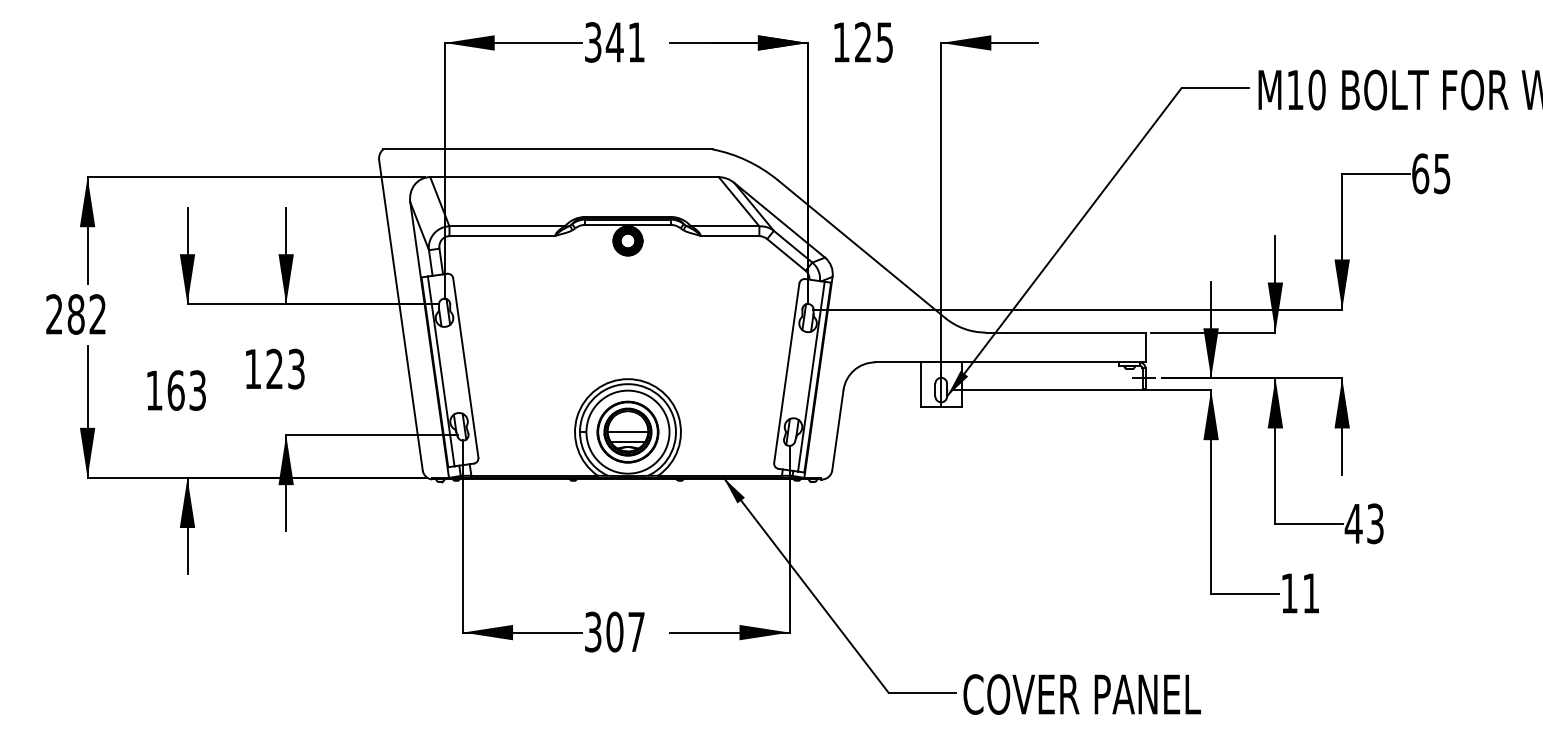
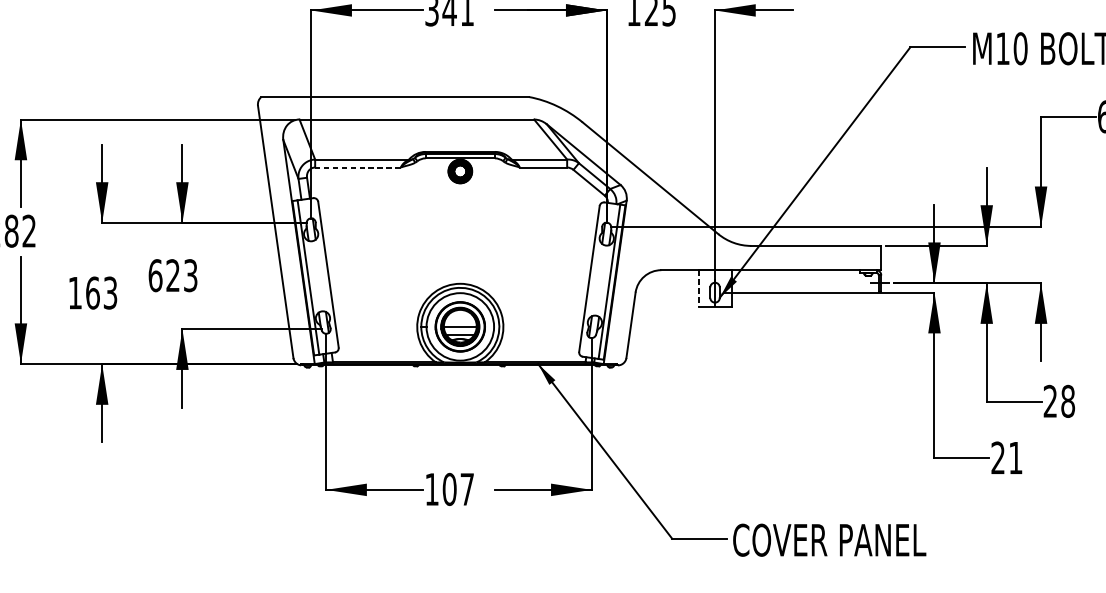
line: (502, 236) -> (358, 167), solid -> dashed
text: (252, 368) -> (155, 275), 123 -> 623
line: (921, 385) -> (698, 288), solid -> dashed
text: (1363, 523) -> (1058, 401), 43 -> 28
text: (1289, 593) -> (998, 458), 11 -> 21
text: (593, 631) -> (432, 488), 307 -> 107

